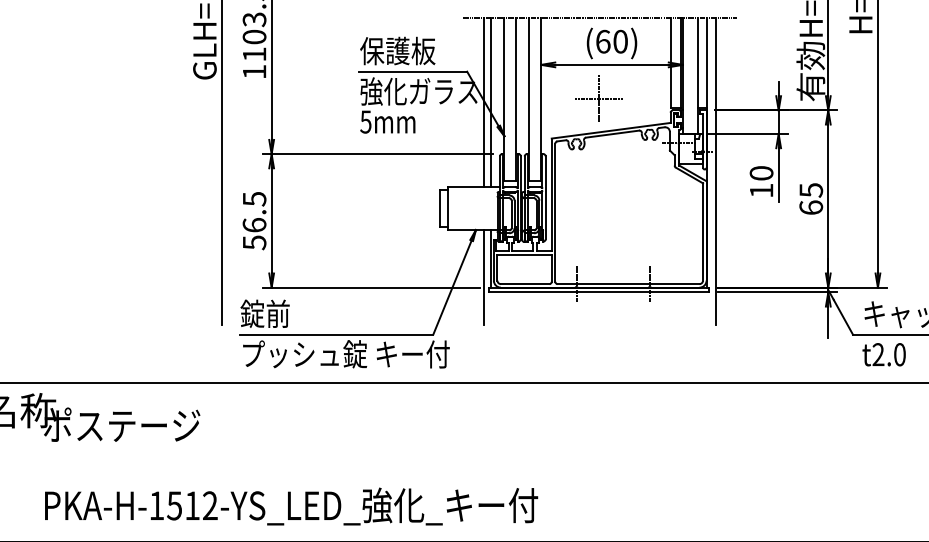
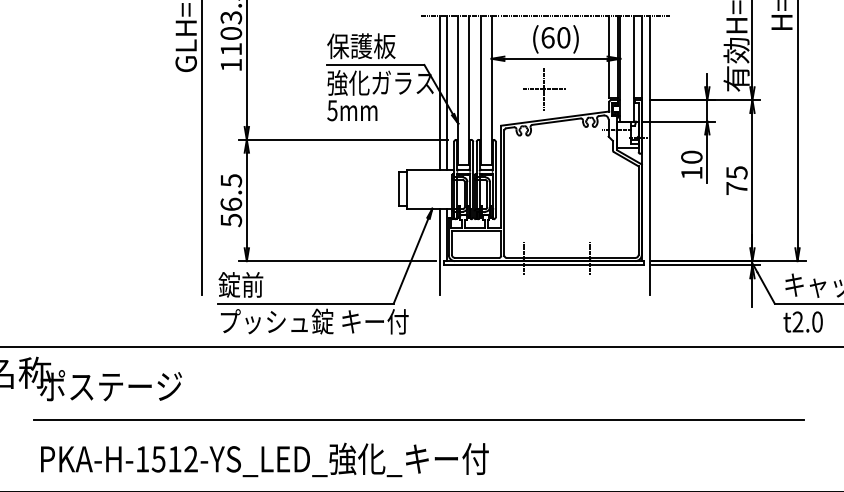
text: (810, 206) -> (736, 187), 65 -> 75
line: (460, 462) -> (418, 419), added

